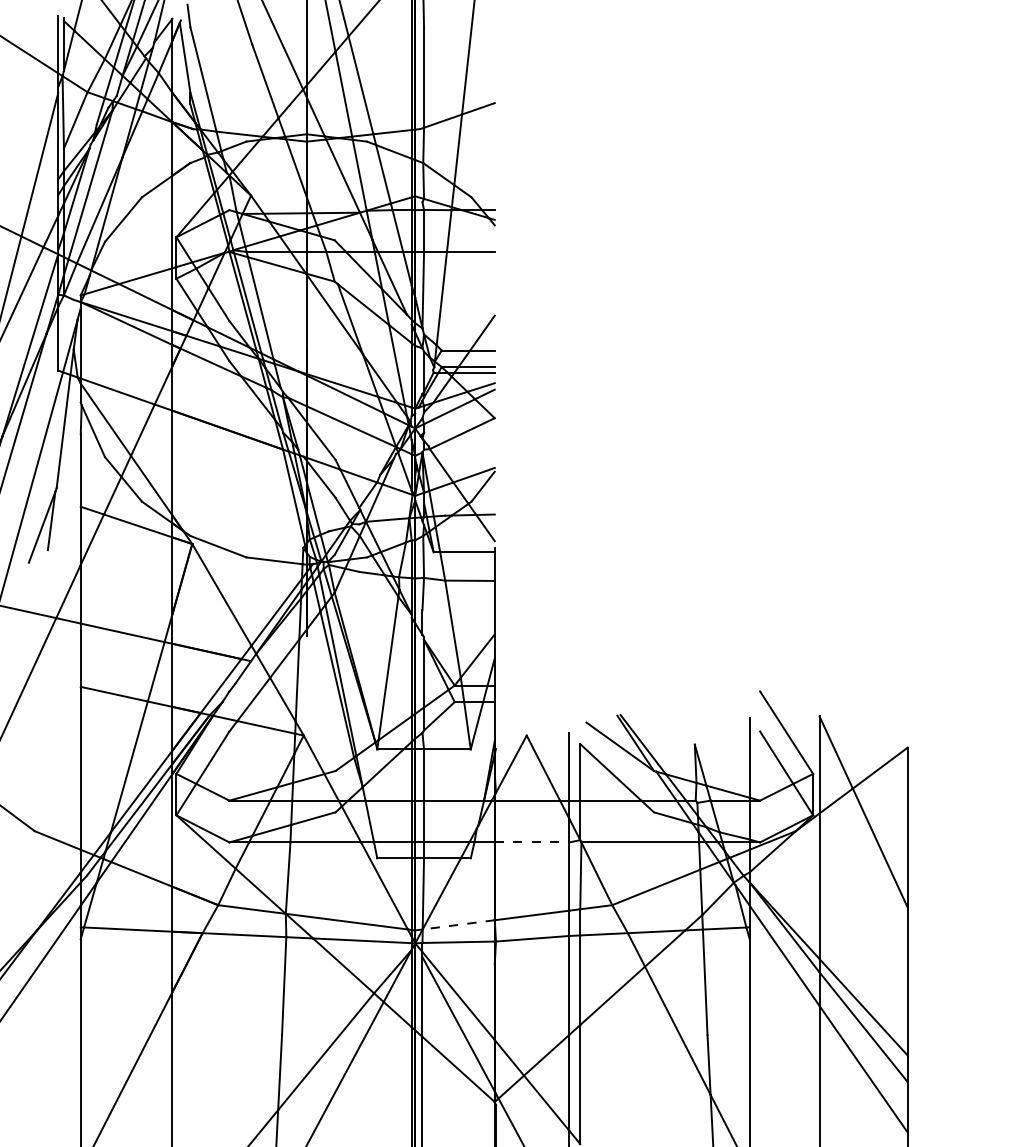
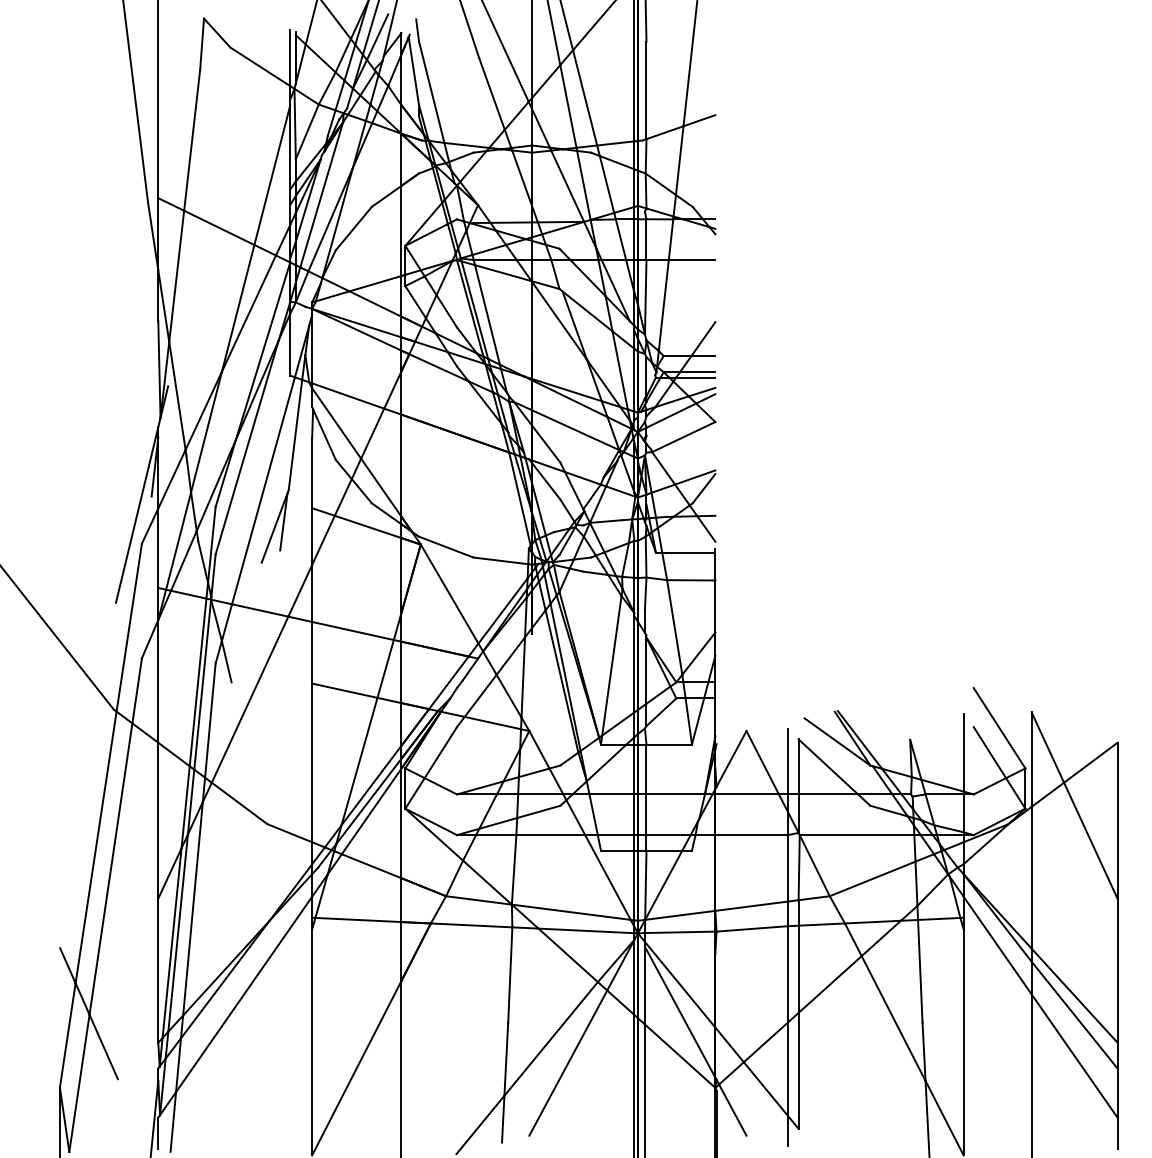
line: (532, 842) -> (752, 835), dashed -> solid
line: (457, 924) -> (679, 915), dashed -> solid

